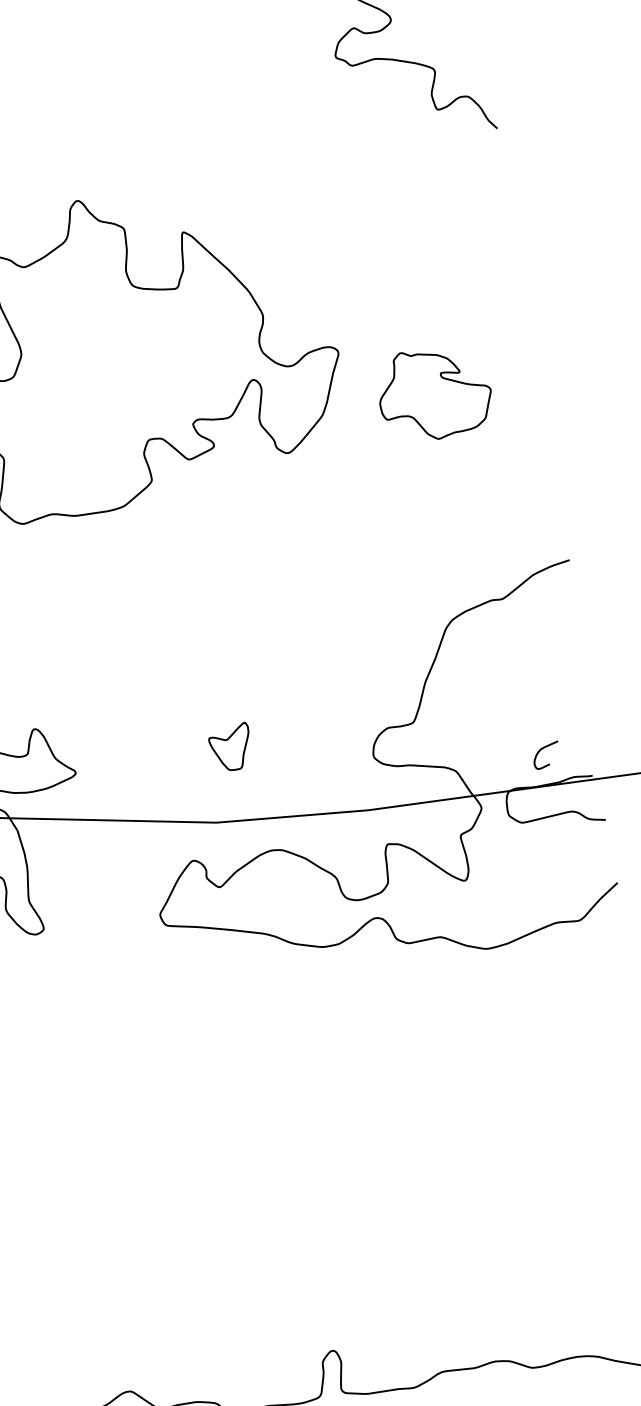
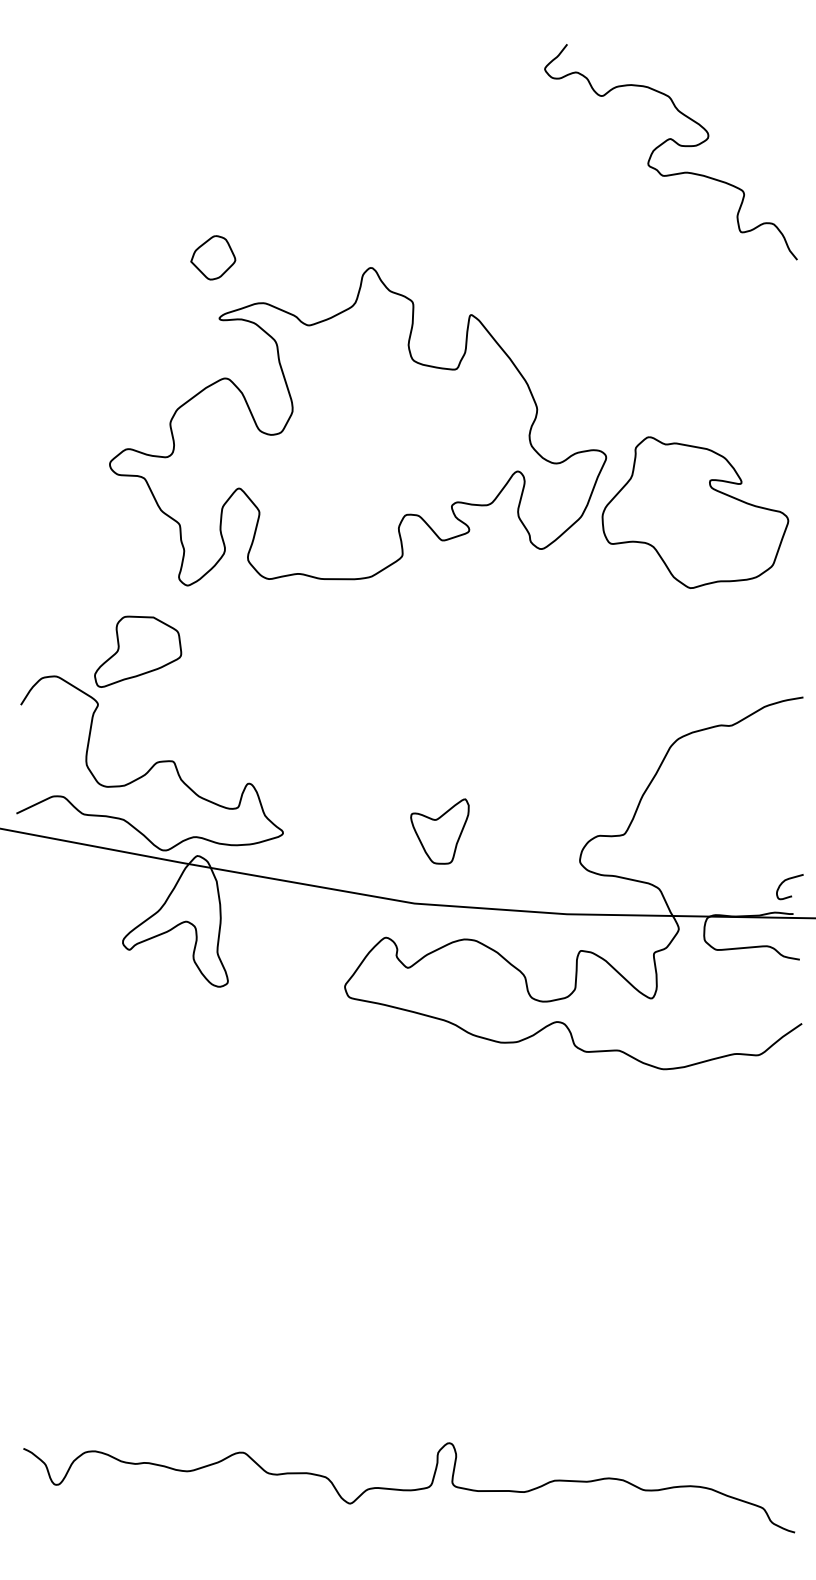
part: (434, 393) -> (695, 512), size x1.67
part: (230, 747) -> (439, 831), size x1.43
curve: (540, 751) -> (784, 882), moved

